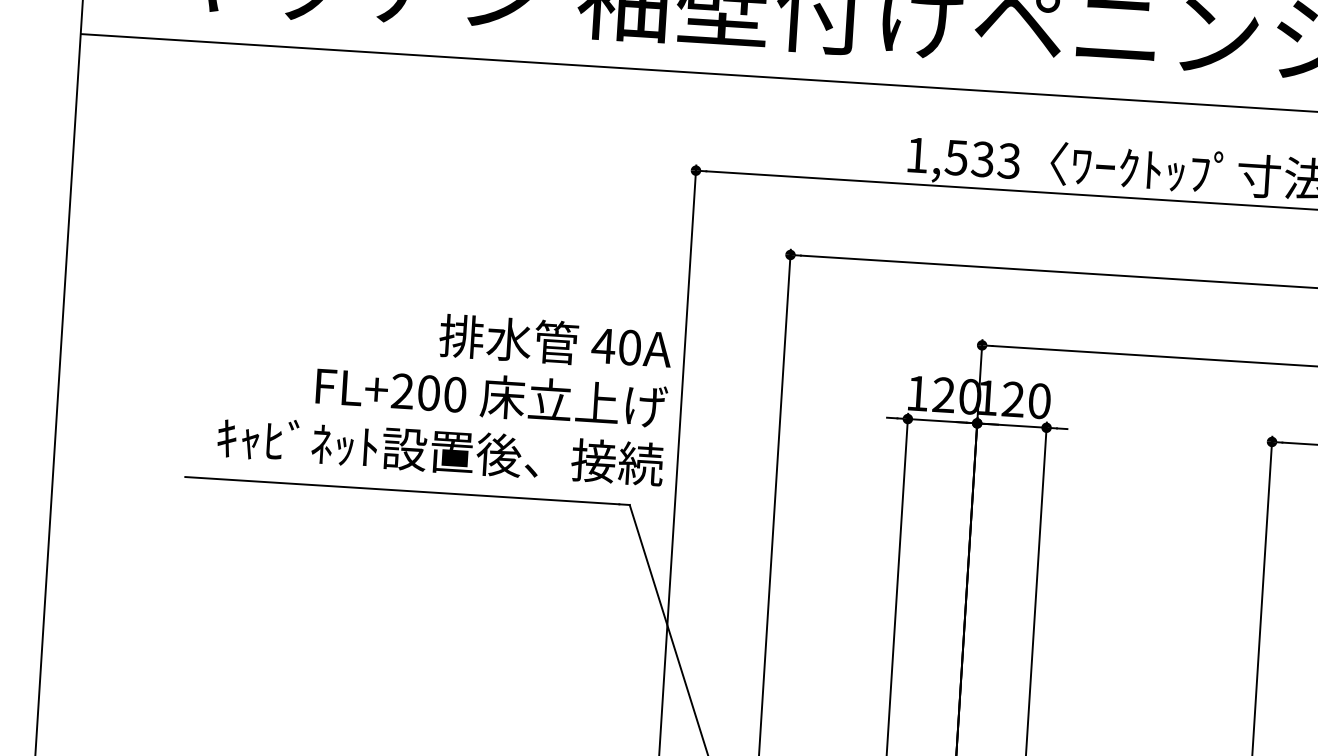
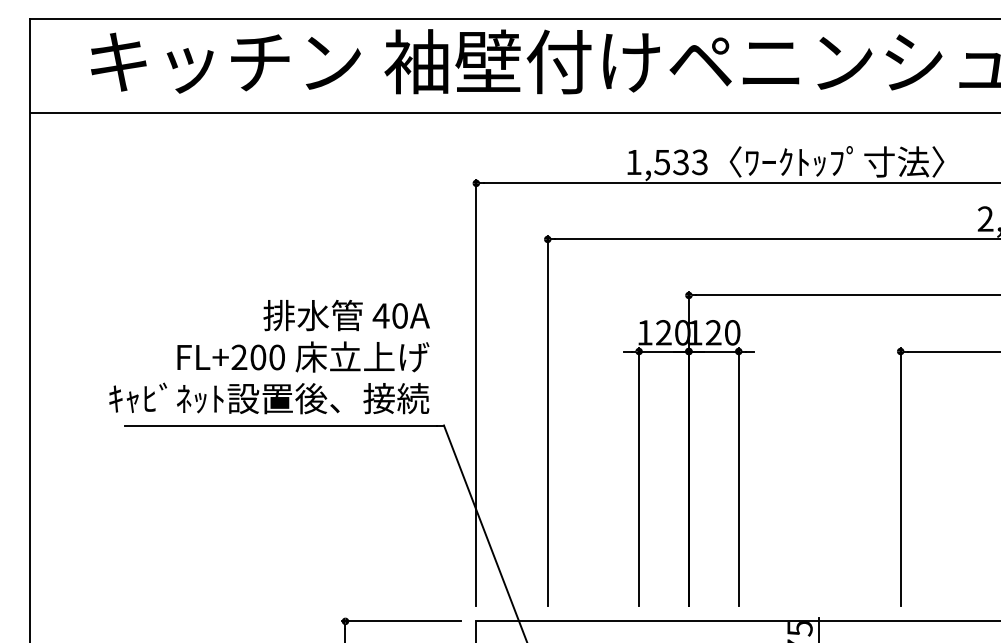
text: (444, 394) -> (269, 357), moved

